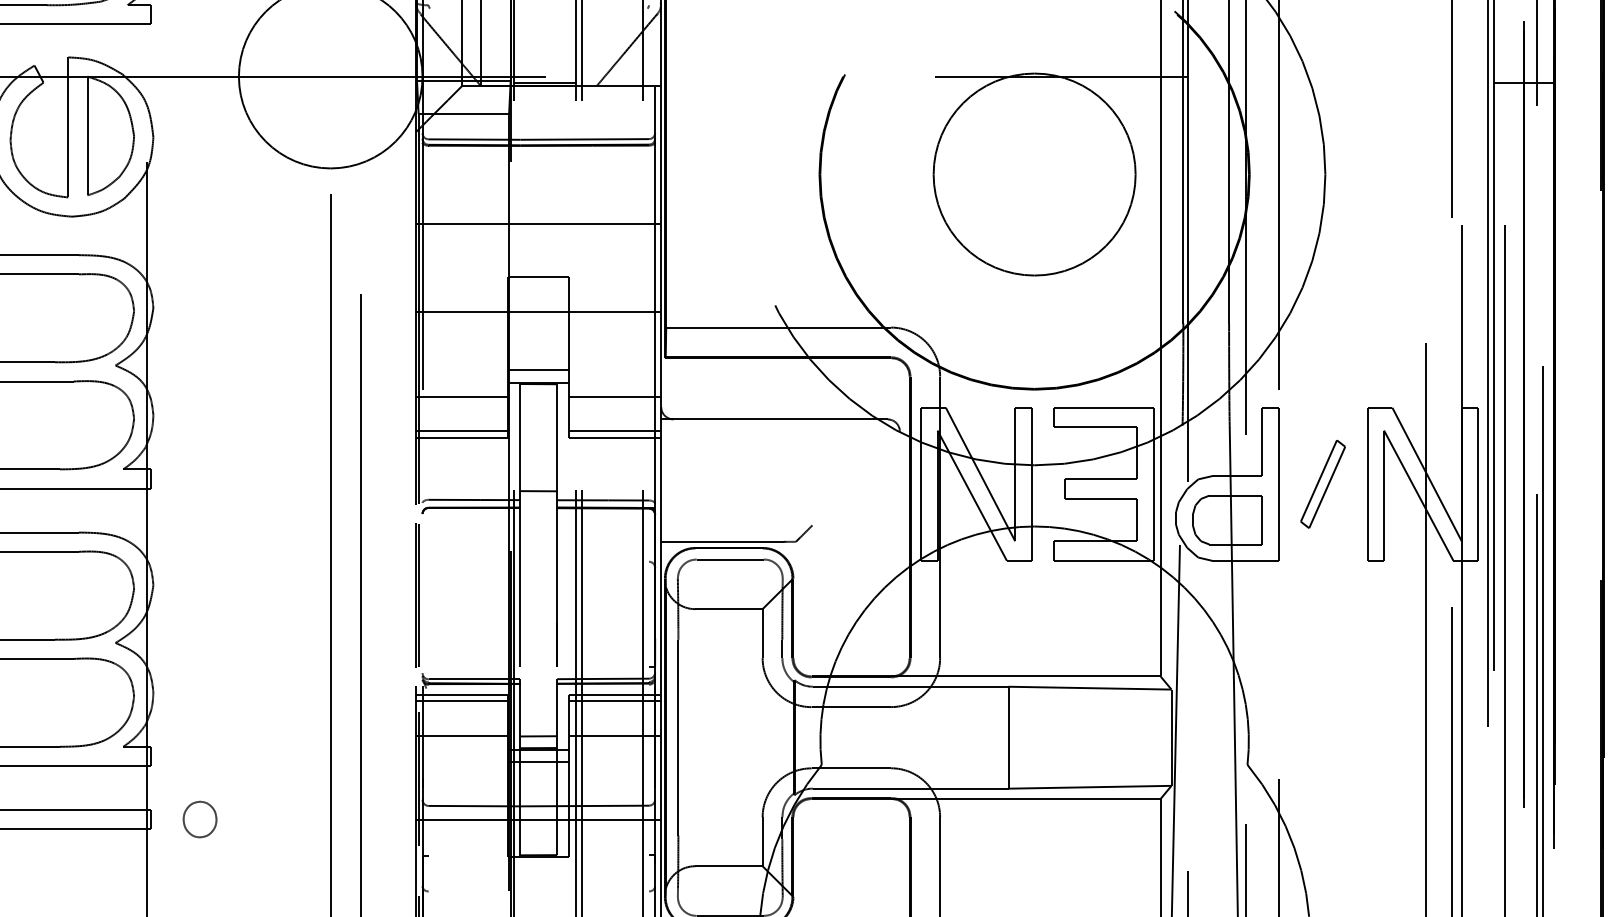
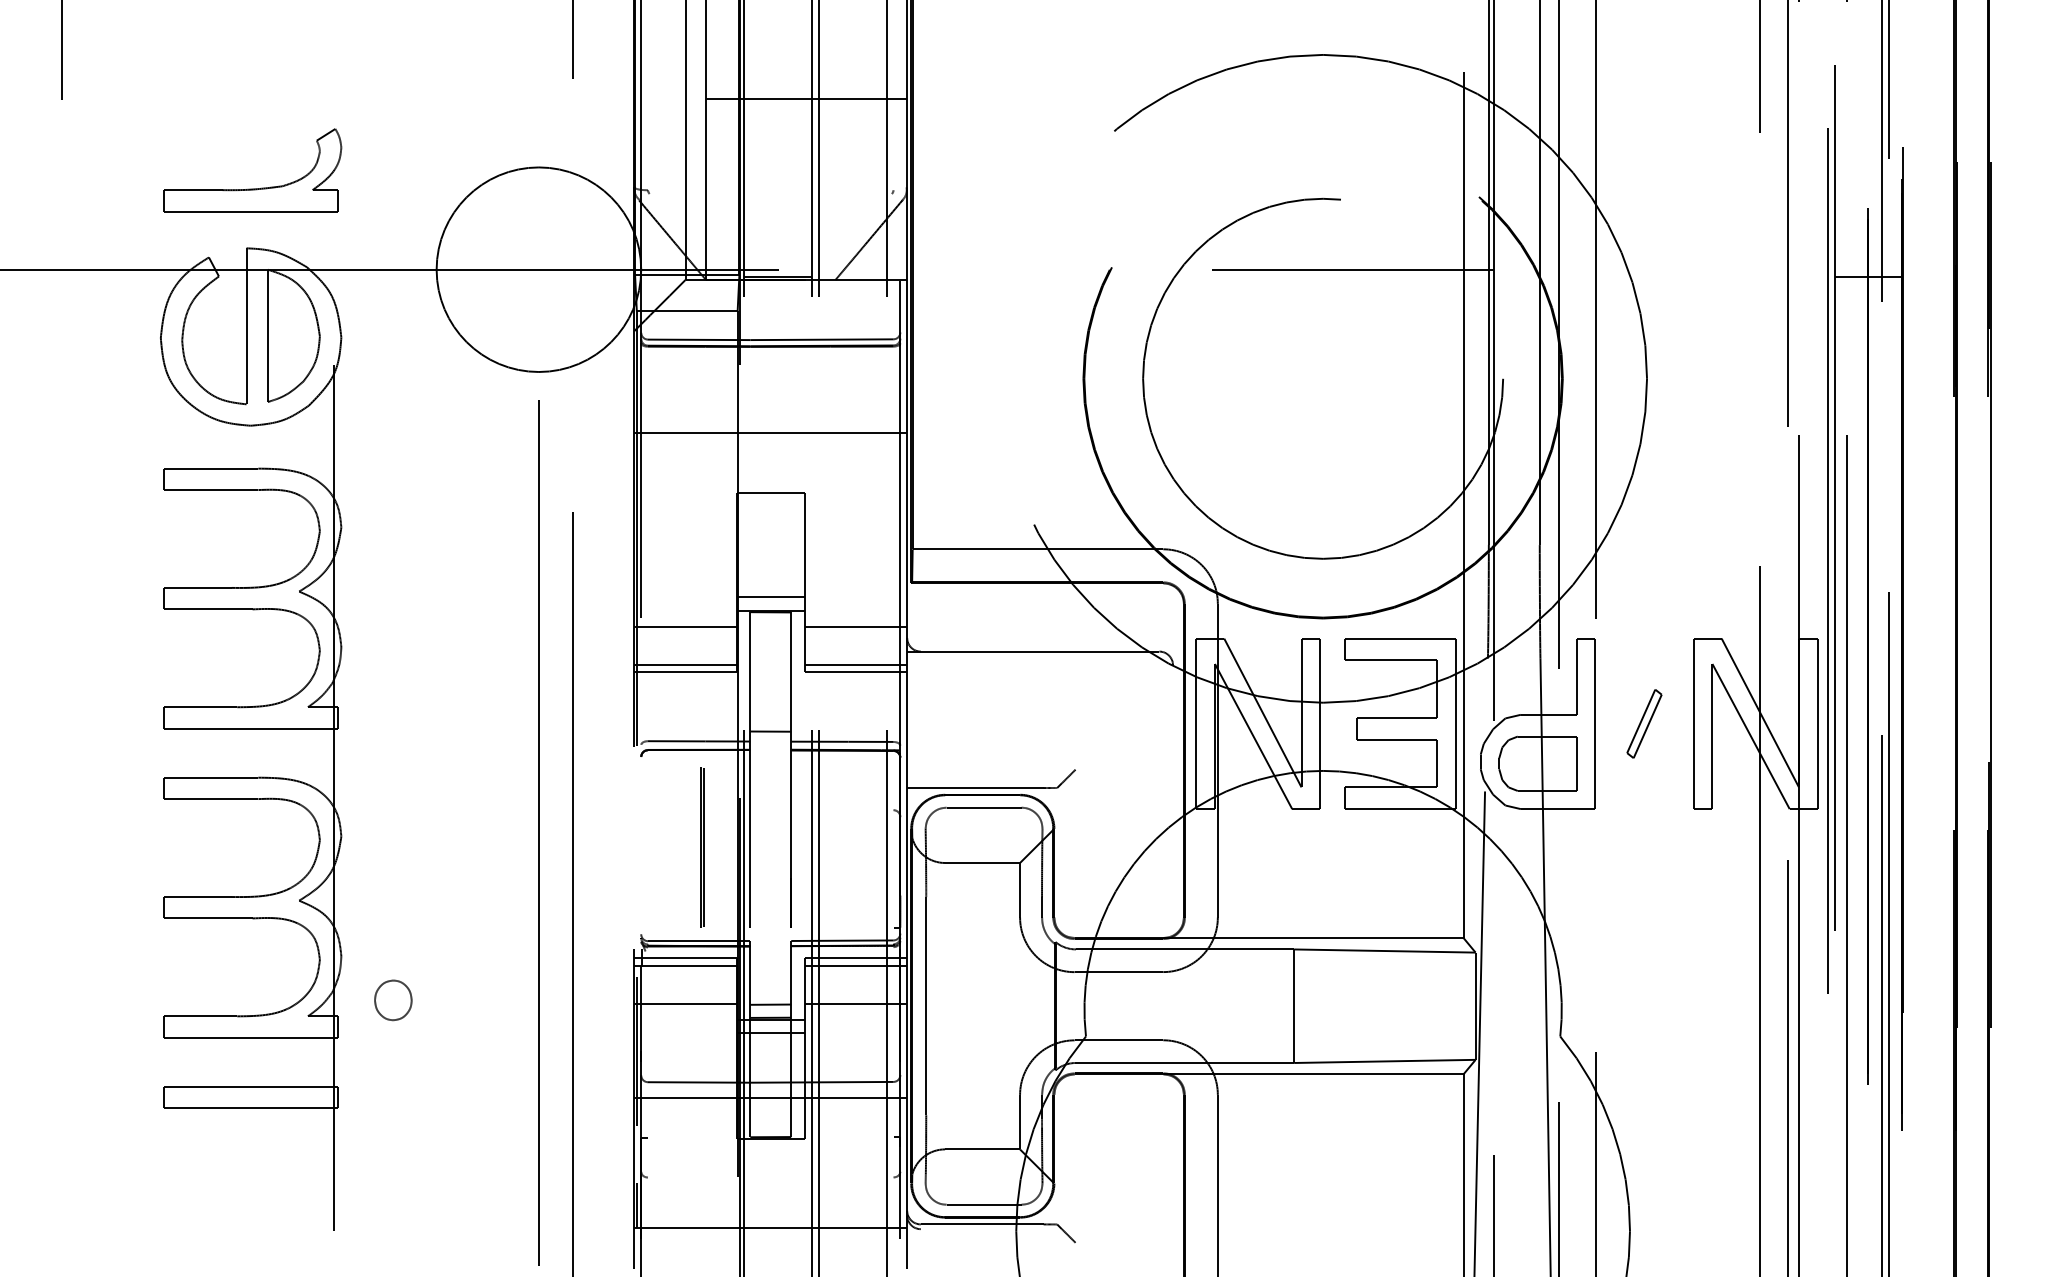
circle: (1034, 174) -> (1322, 378), size x1.6
line: (538, 312) -> (770, 532), removed
part: (1323, 483) -> (1644, 723), size x0.7
line: (416, 595) -> (701, 847), moved
part: (200, 819) -> (393, 1000), moved

